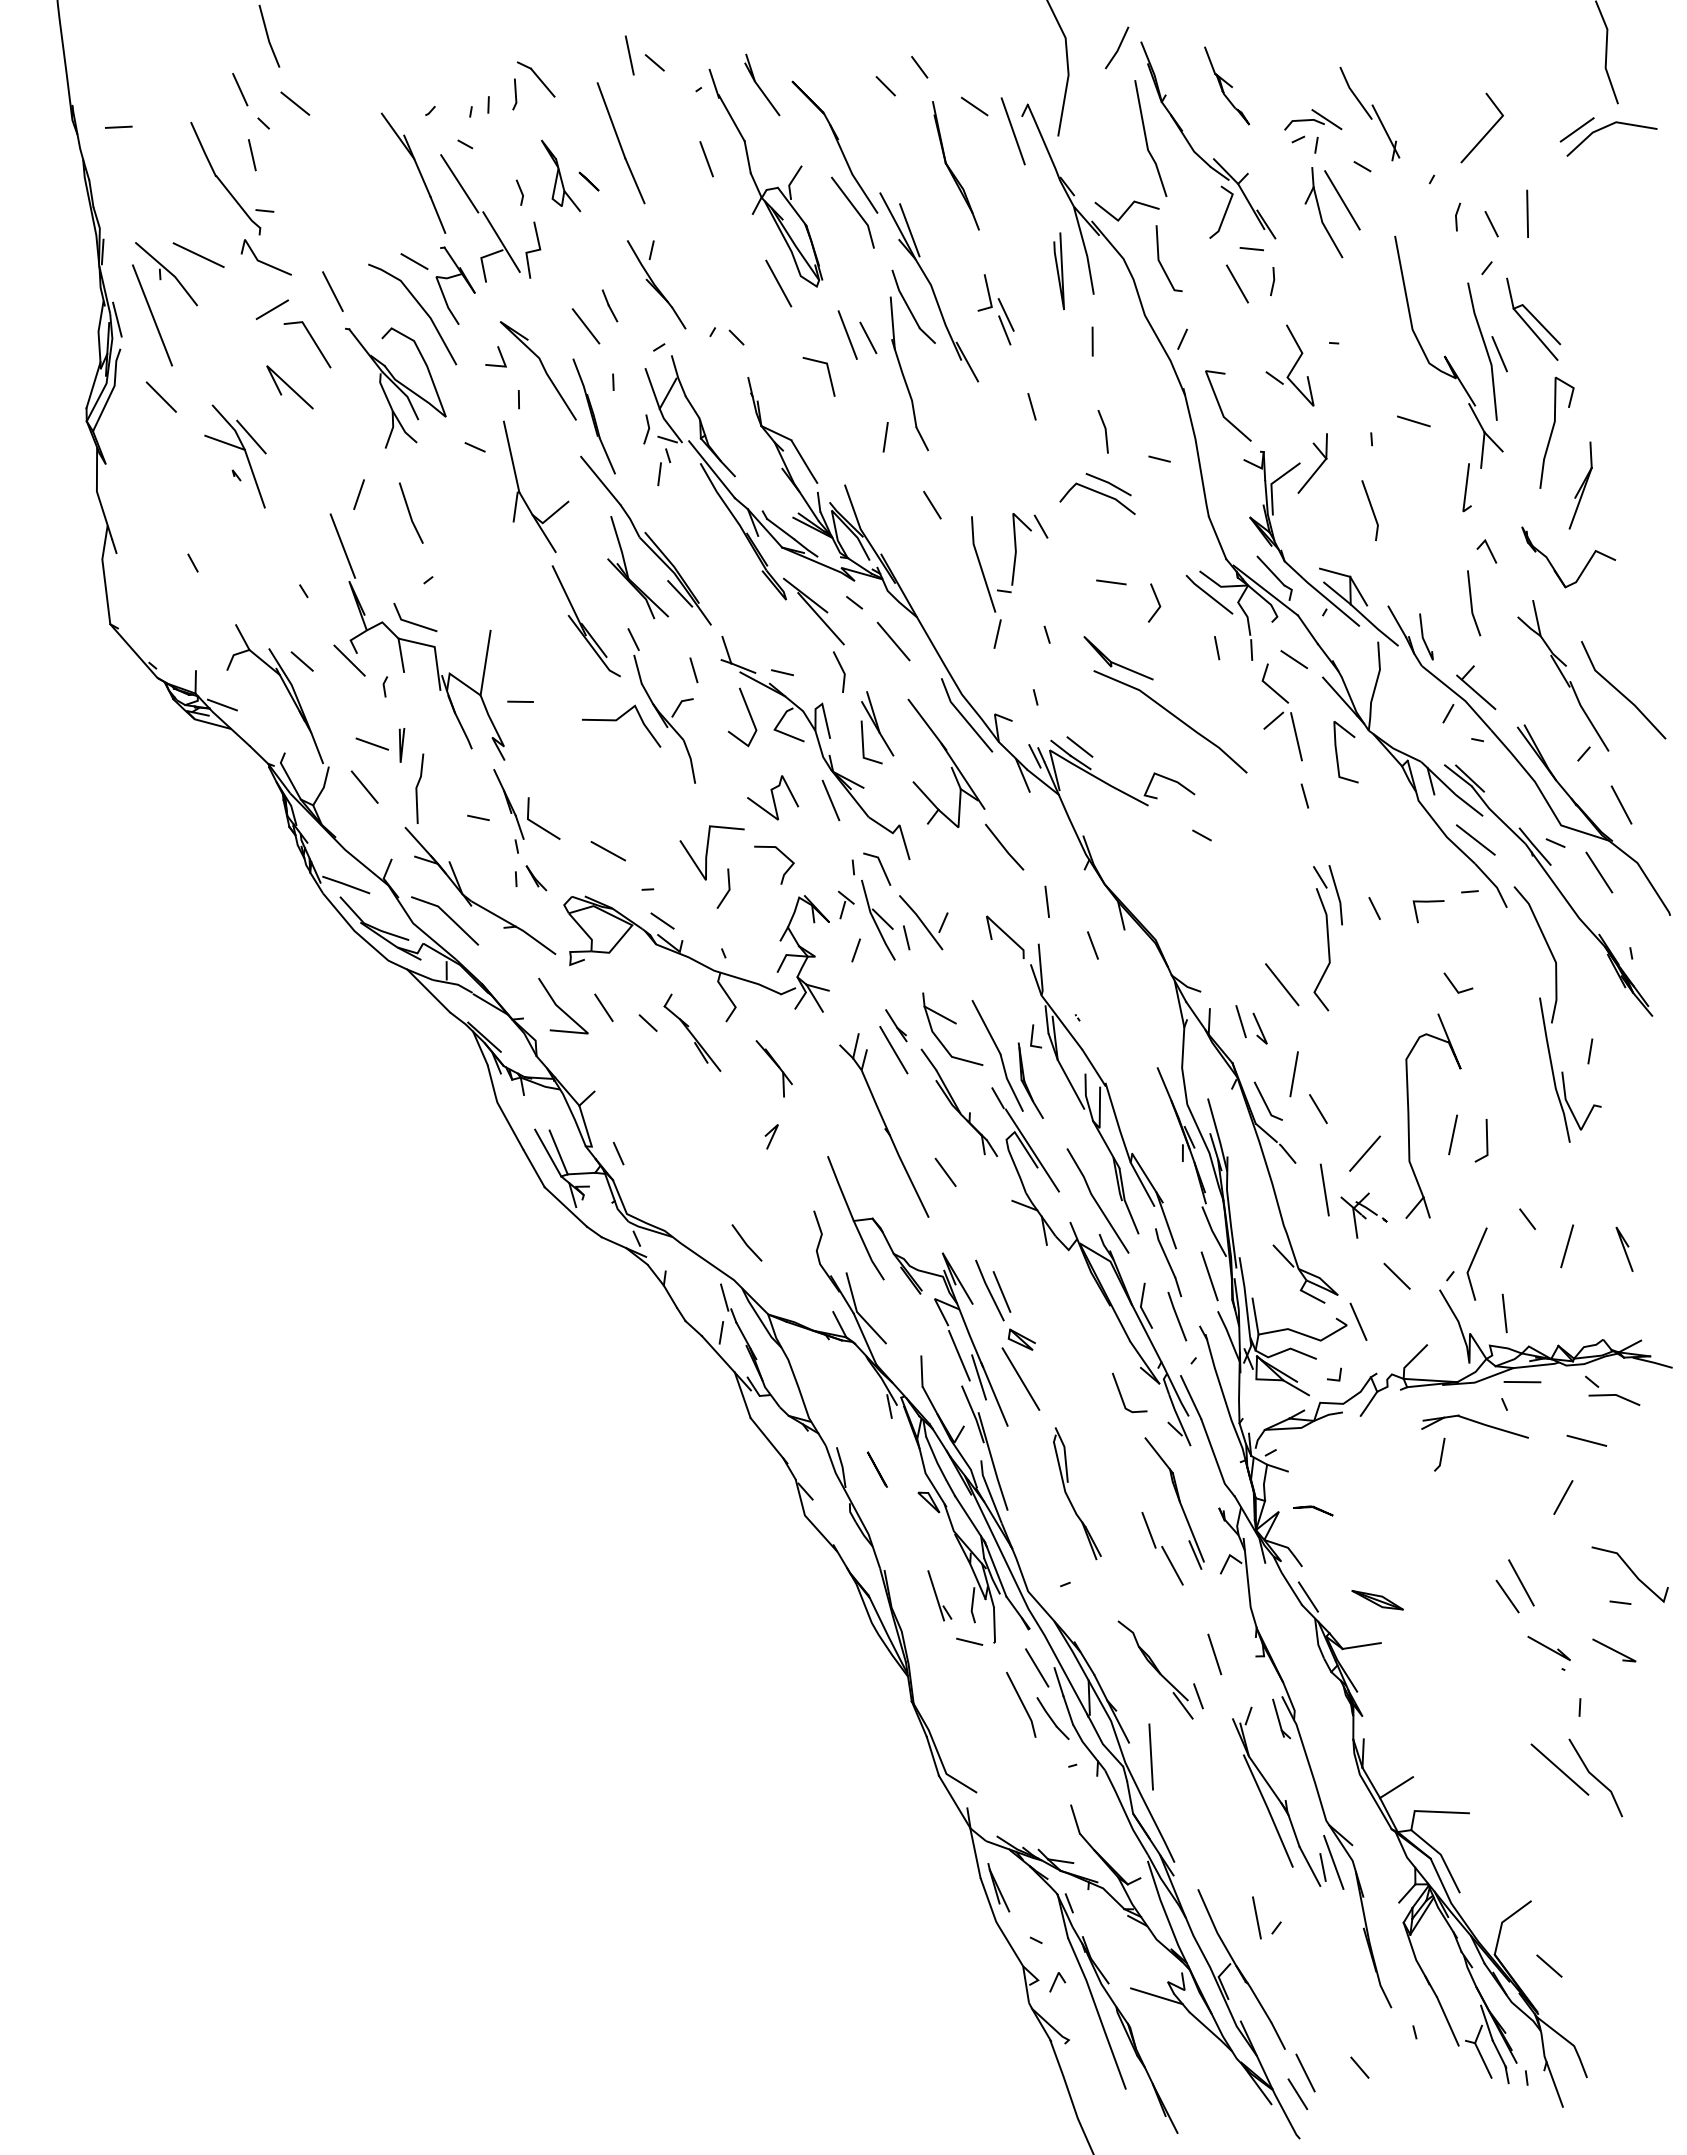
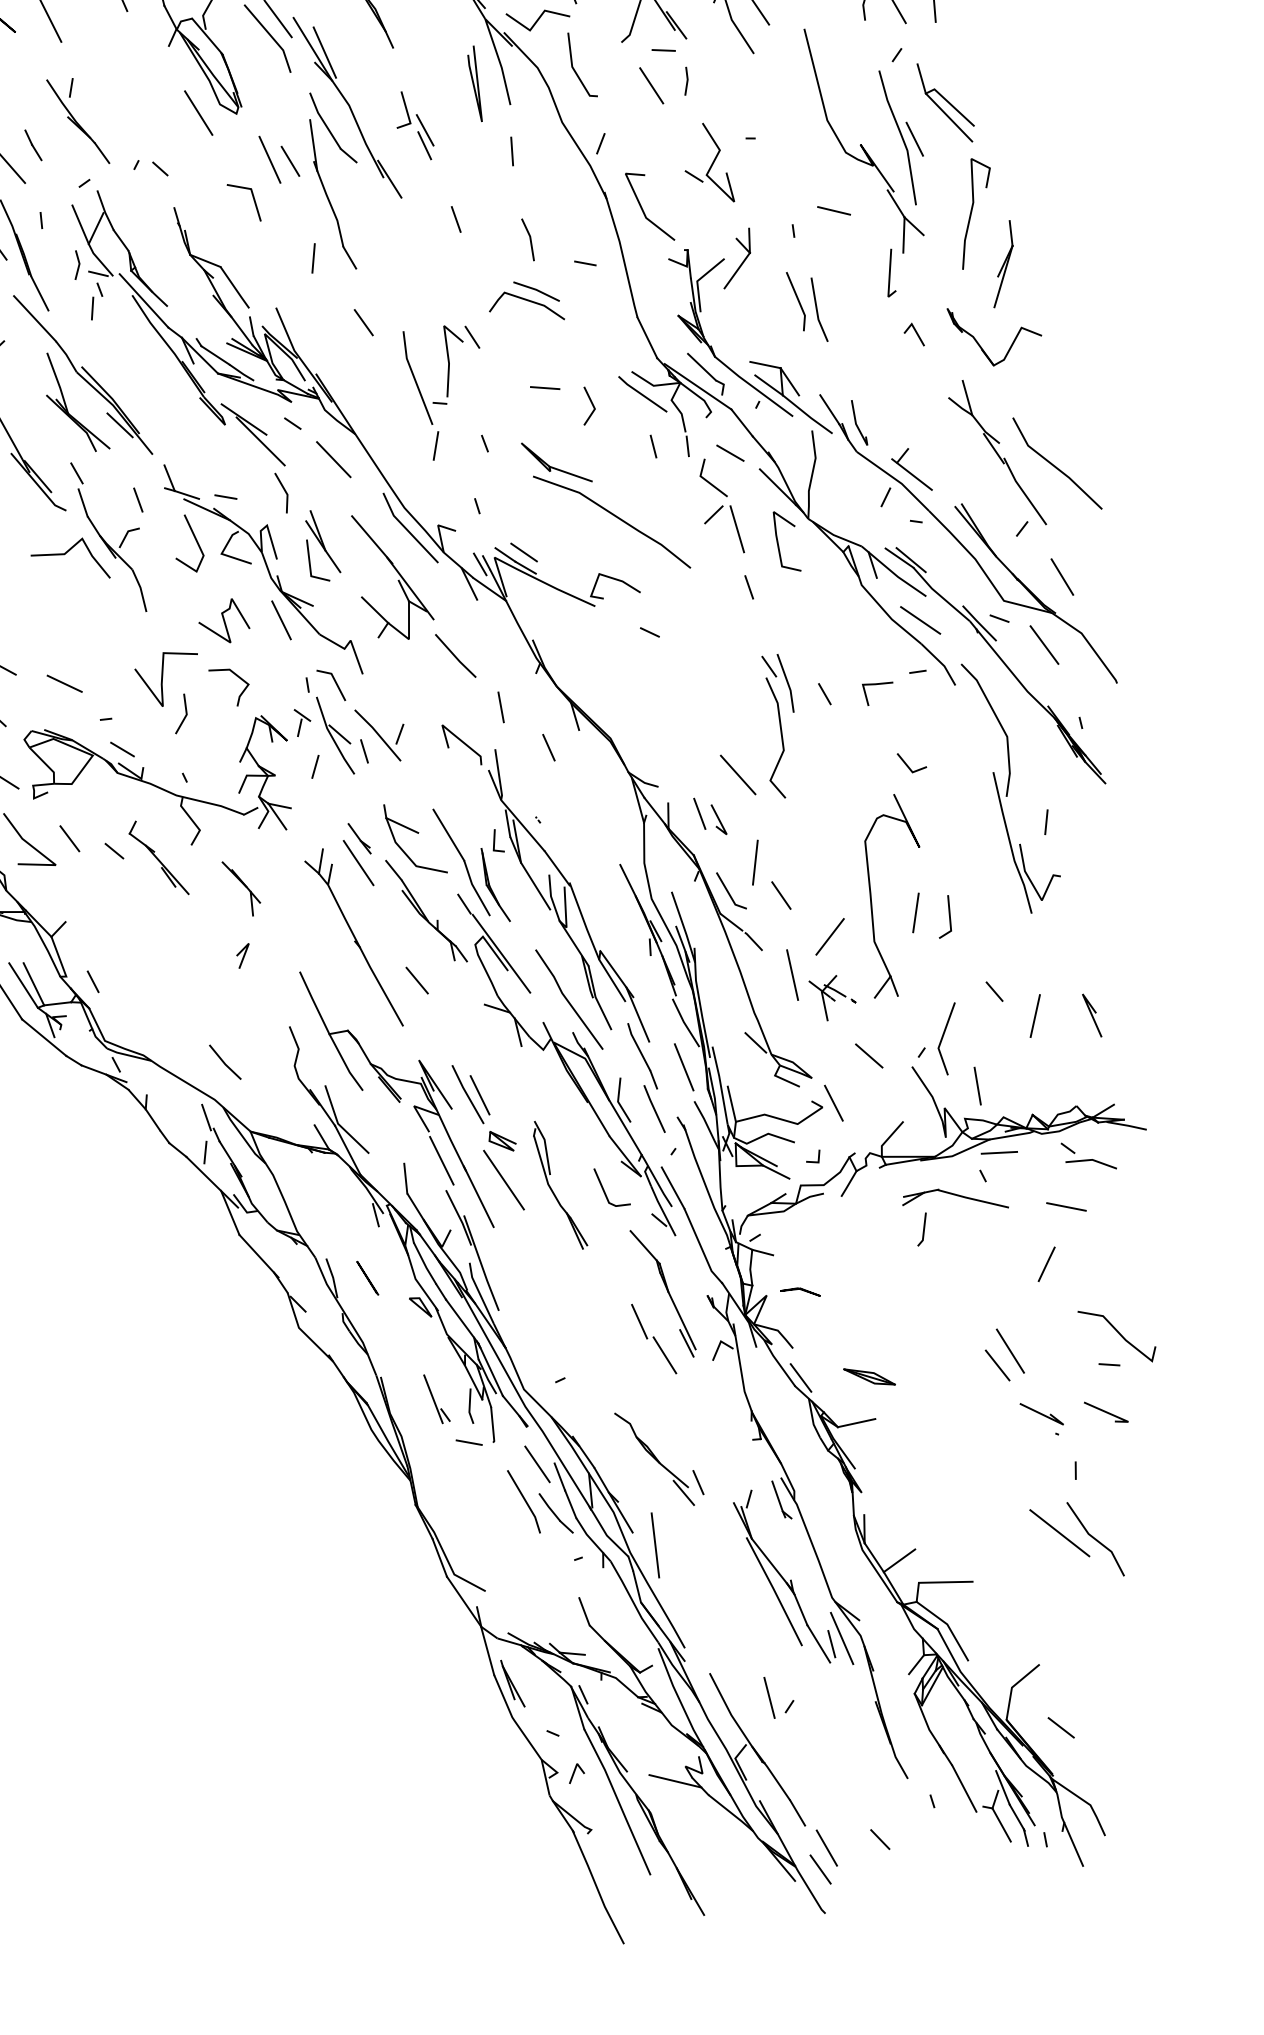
line: (1472, 603) -> (818, 310), moved
line: (979, 1377) -> (462, 1181), removed
part: (1069, 1497) -> (552, 1189), moved
line: (1214, 1654) -> (711, 1440), removed

